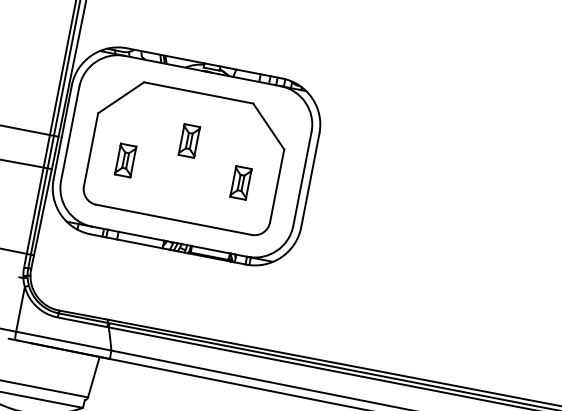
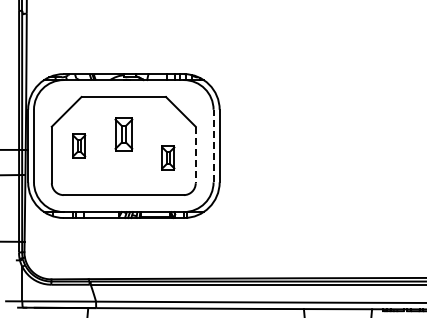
part: (189, 140) -> (123, 133), size x1.4
part: (126, 160) -> (79, 145), moved
line: (302, 178) -> (213, 145), solid -> dashed
line: (276, 186) -> (195, 155), solid -> dashed

